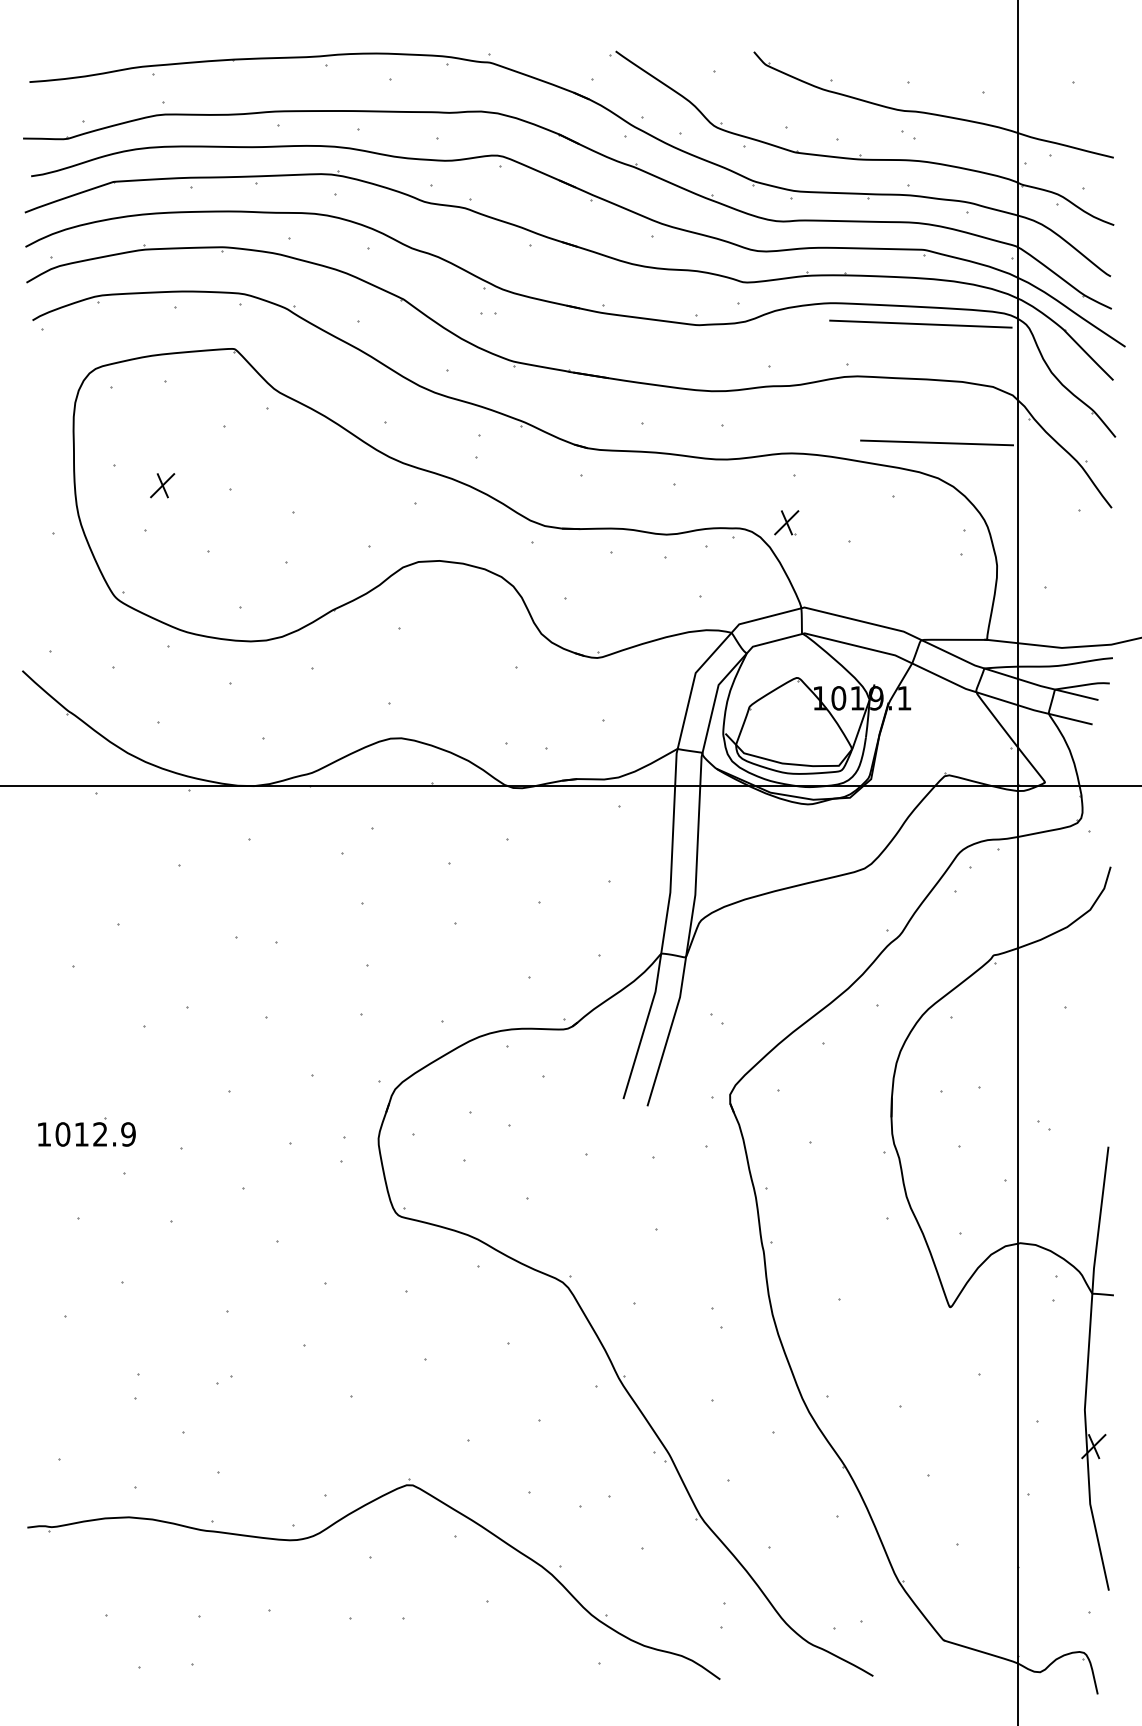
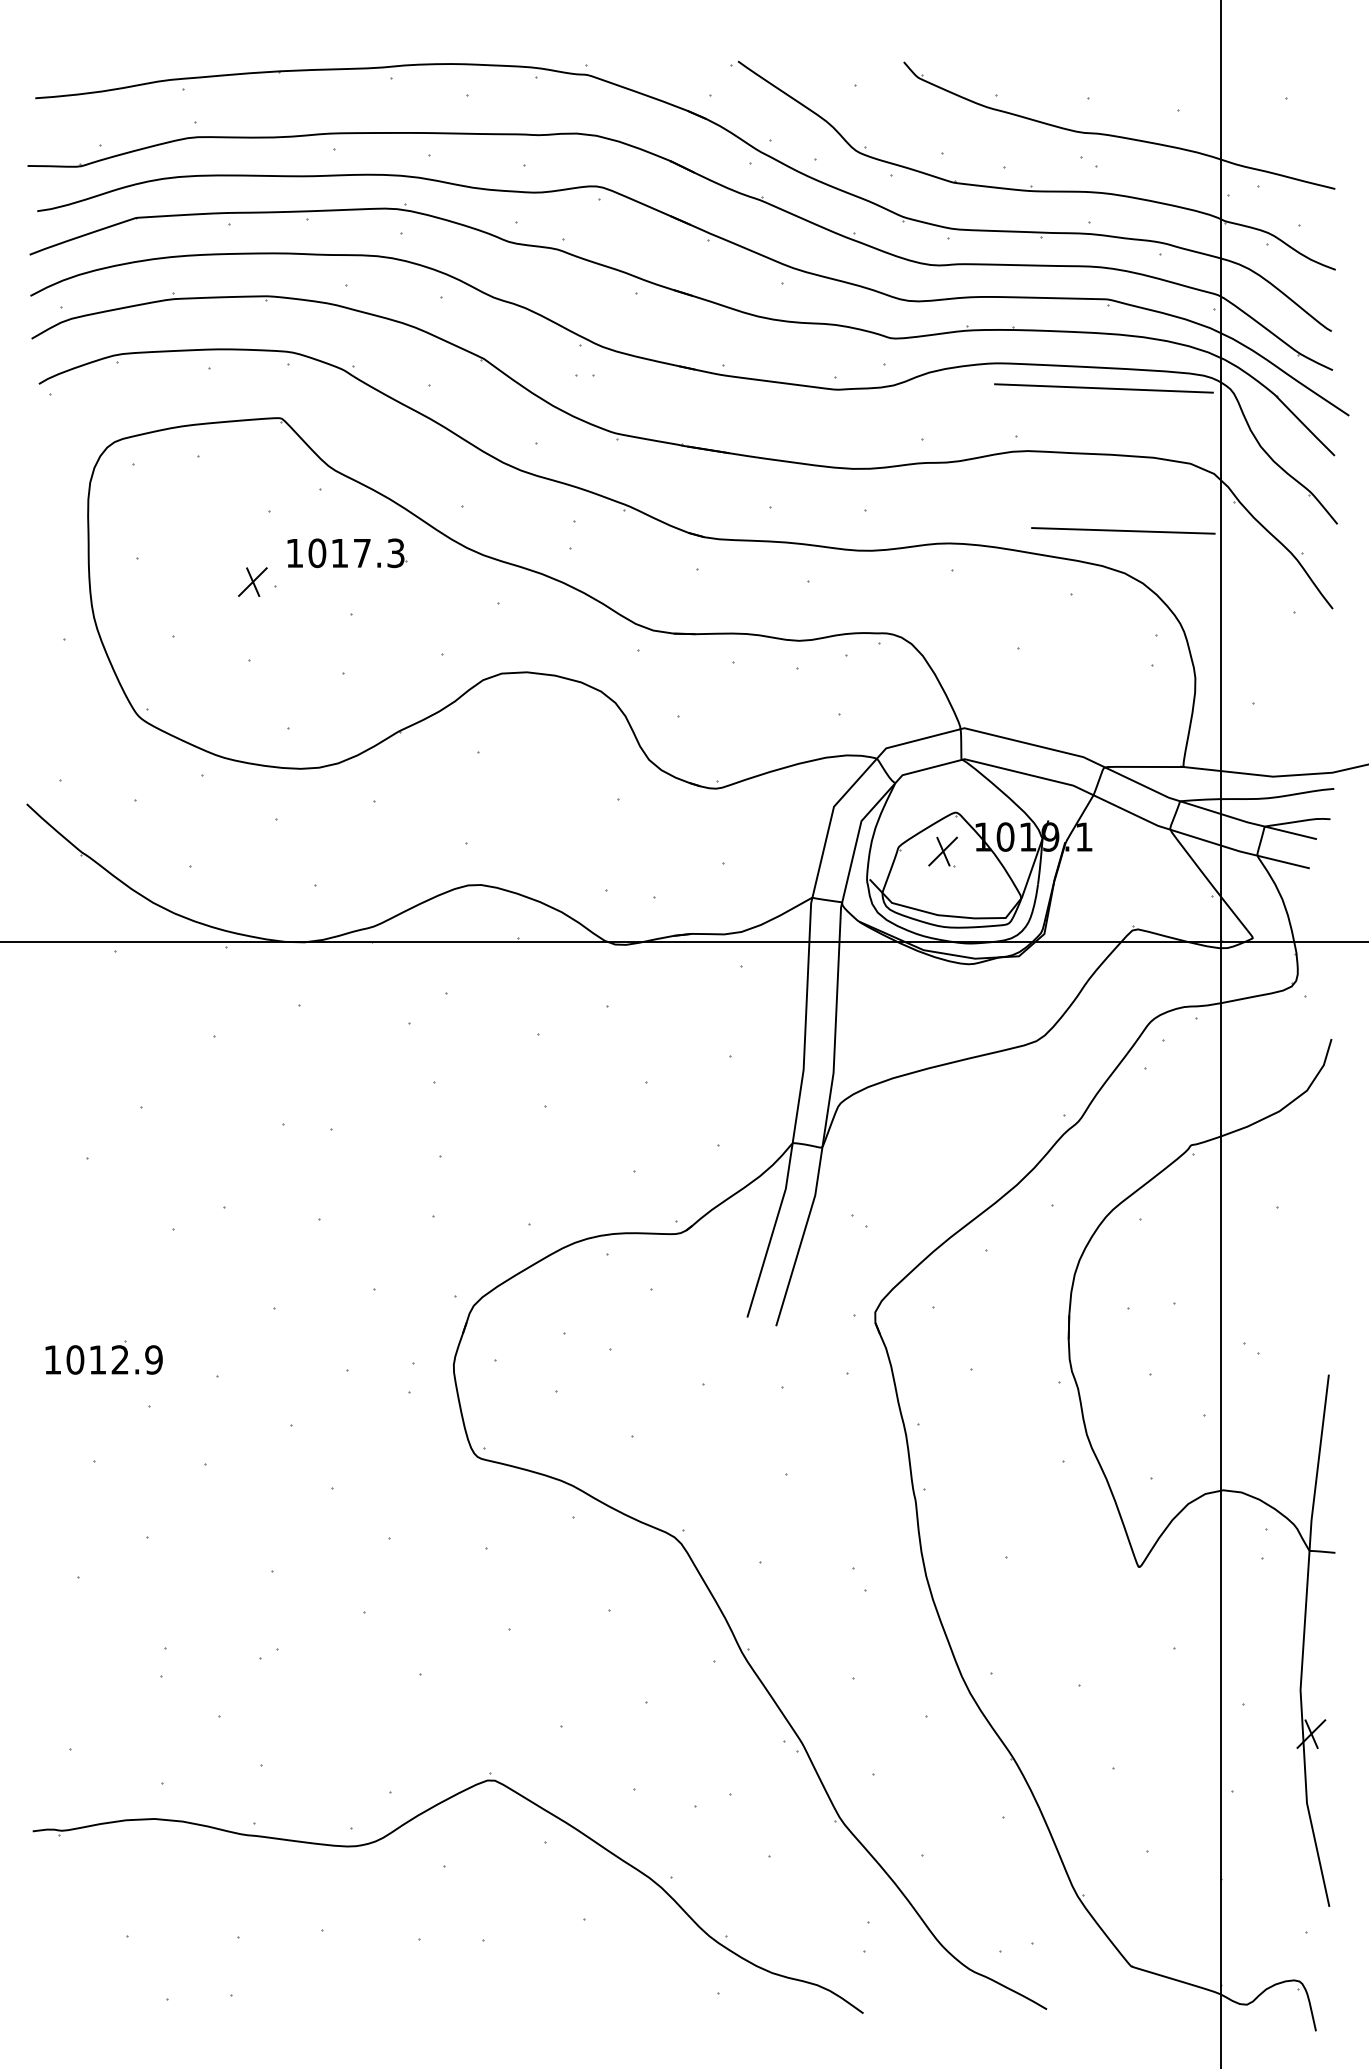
part: (289, 461) -> (347, 553), added
part: (162, 485) -> (252, 581), moved
part: (786, 522) -> (942, 851), moved

